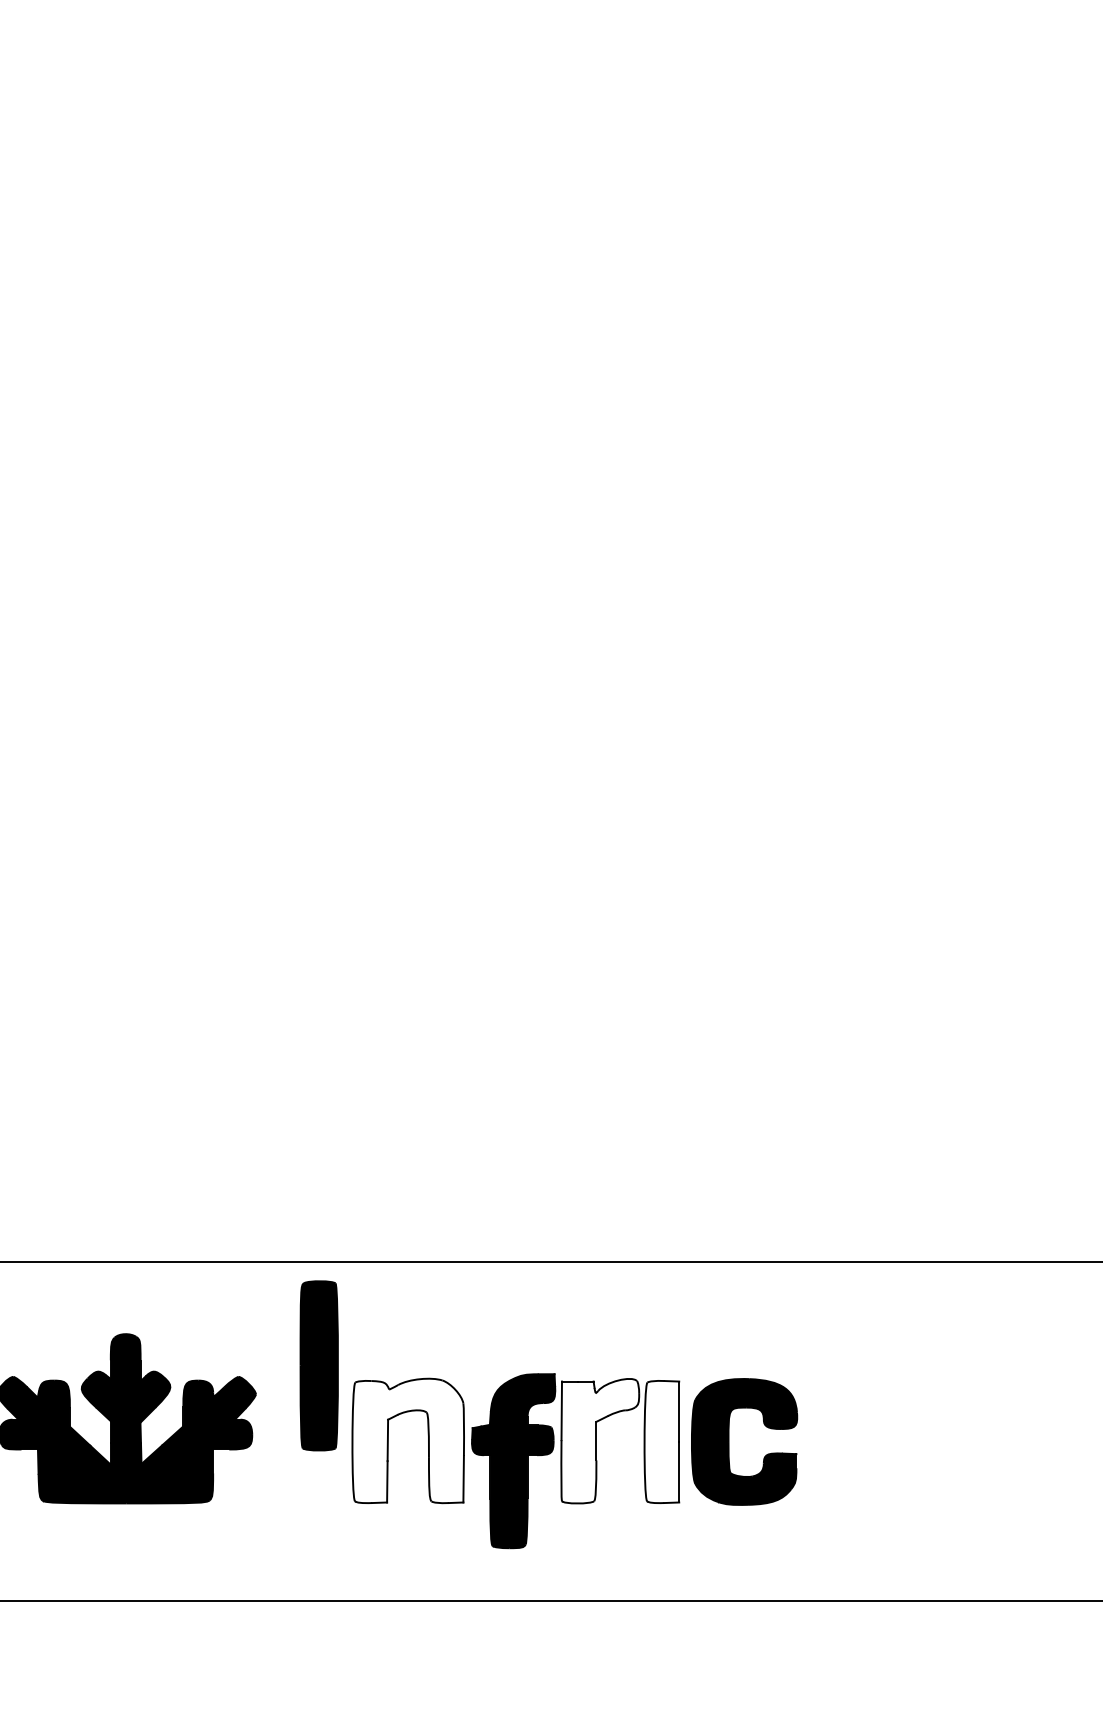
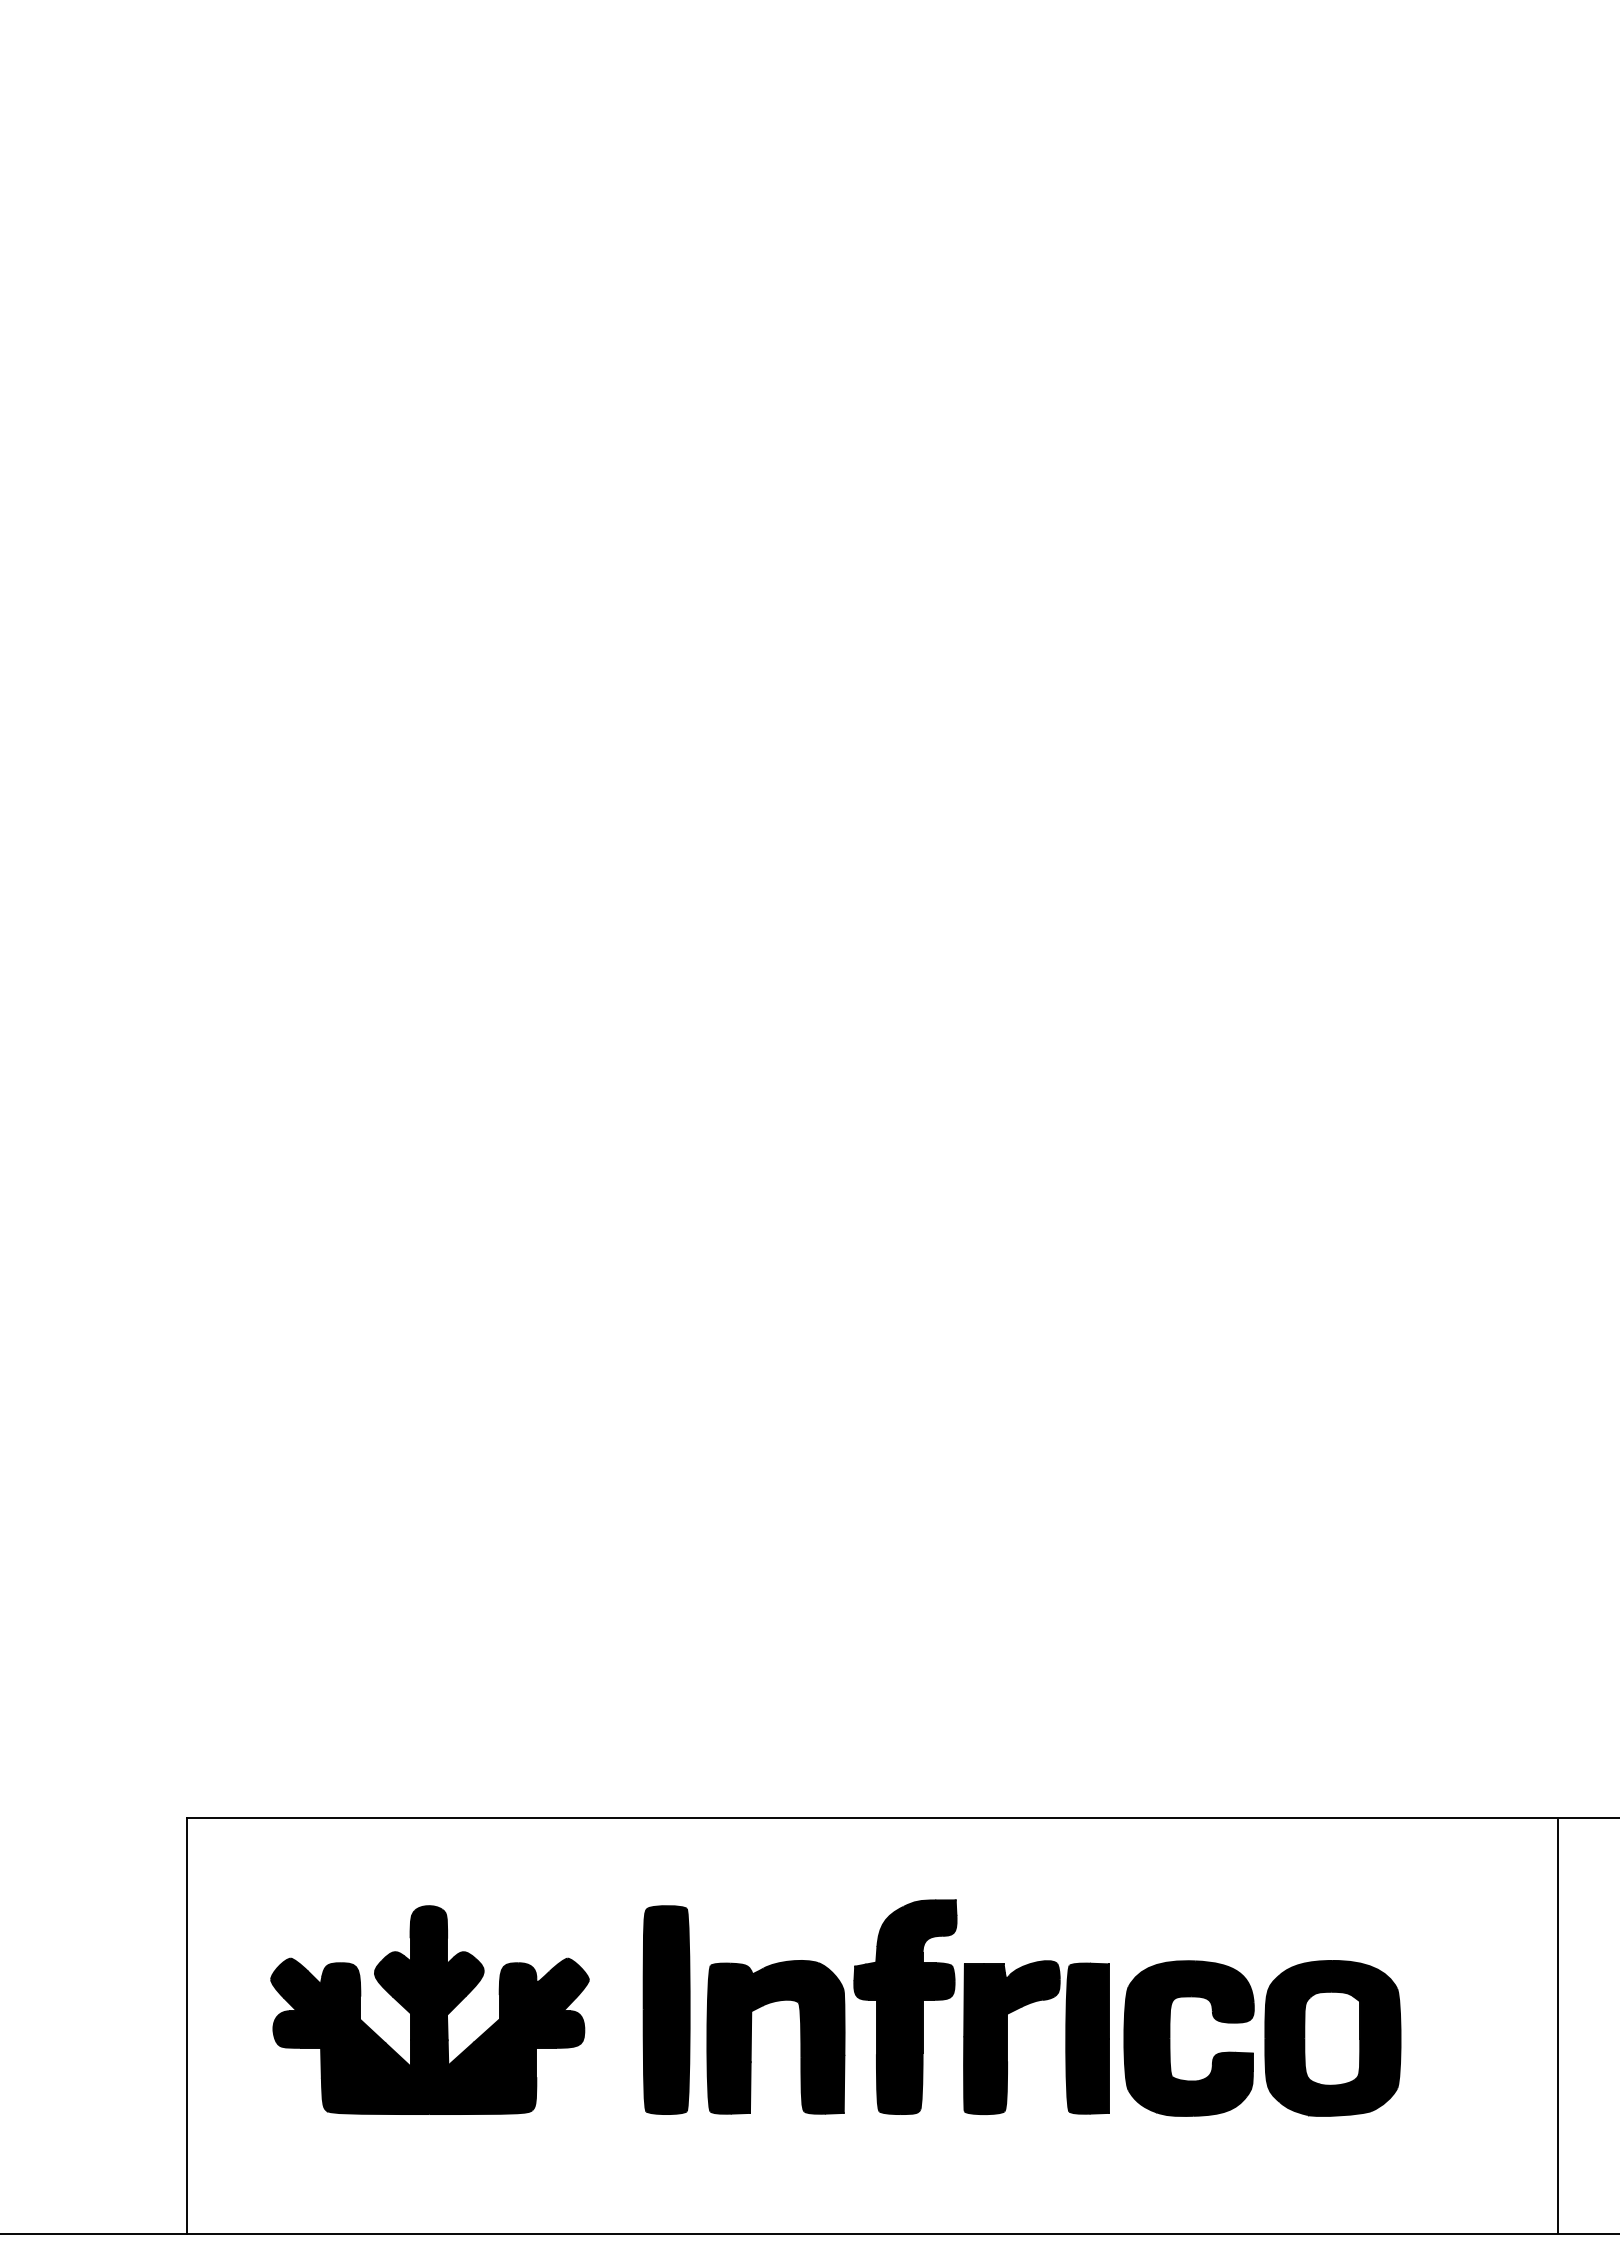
part: (319, 1365) -> (666, 2009), moved
line: (1044, 1431) -> (1557, 2025), added
fill: (407, 1441) -> (775, 2037), added
fill: (599, 1441) -> (1011, 2037), added
fill: (661, 1441) -> (1087, 2038), added
part: (861, 1441) -> (1332, 2038), added
part: (513, 1460) -> (905, 2006), moved

